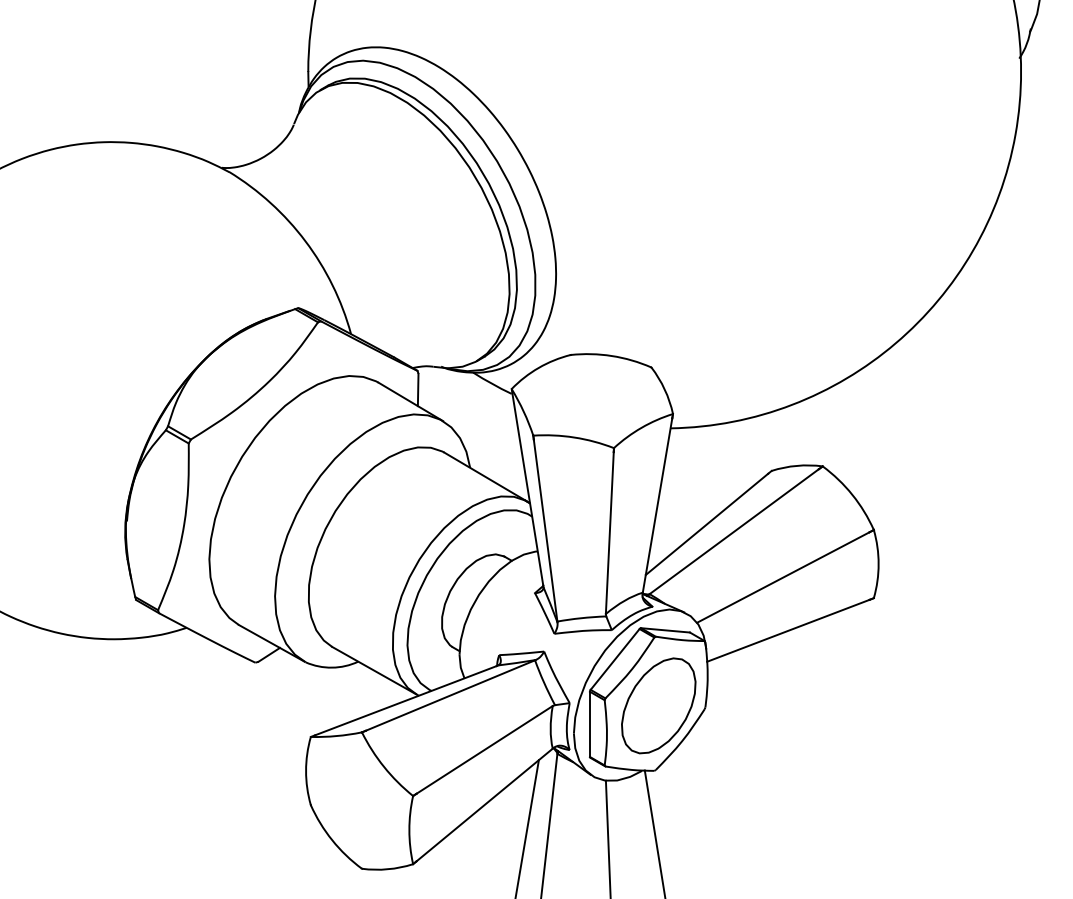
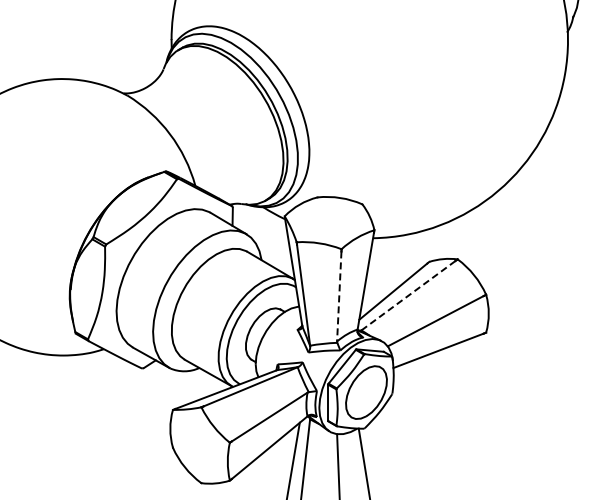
line: (734, 531) -> (408, 295), solid -> dashed
line: (610, 533) -> (339, 296), solid -> dashed

